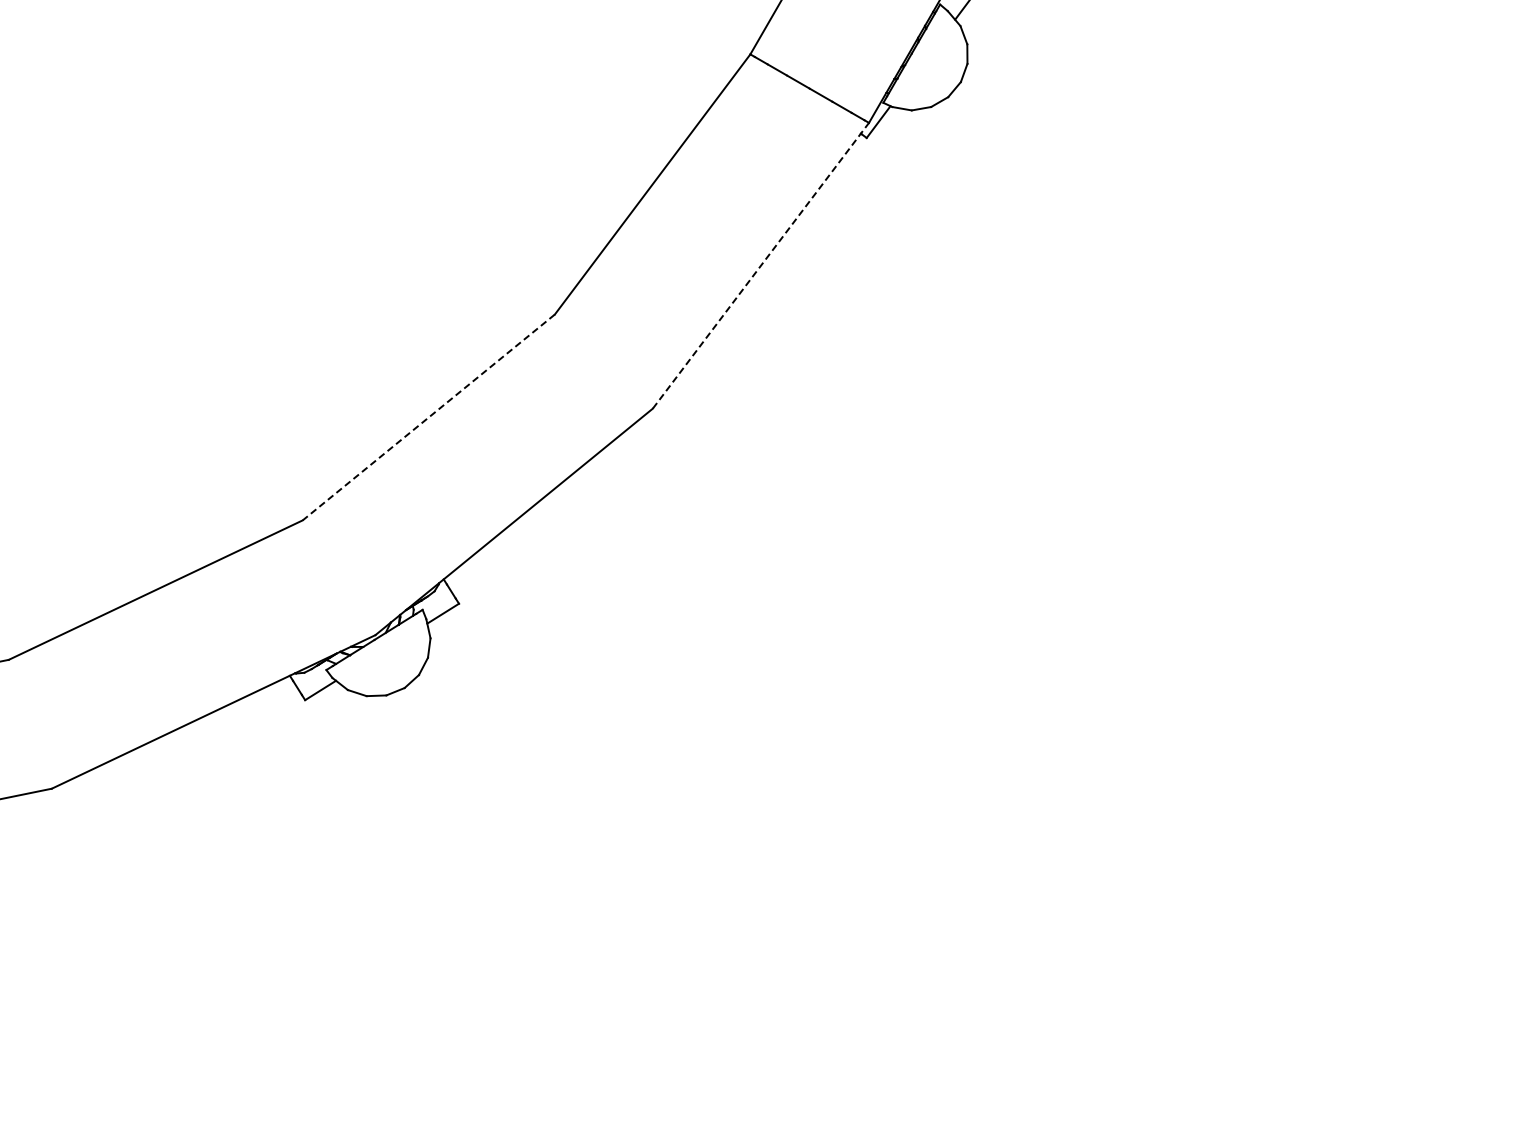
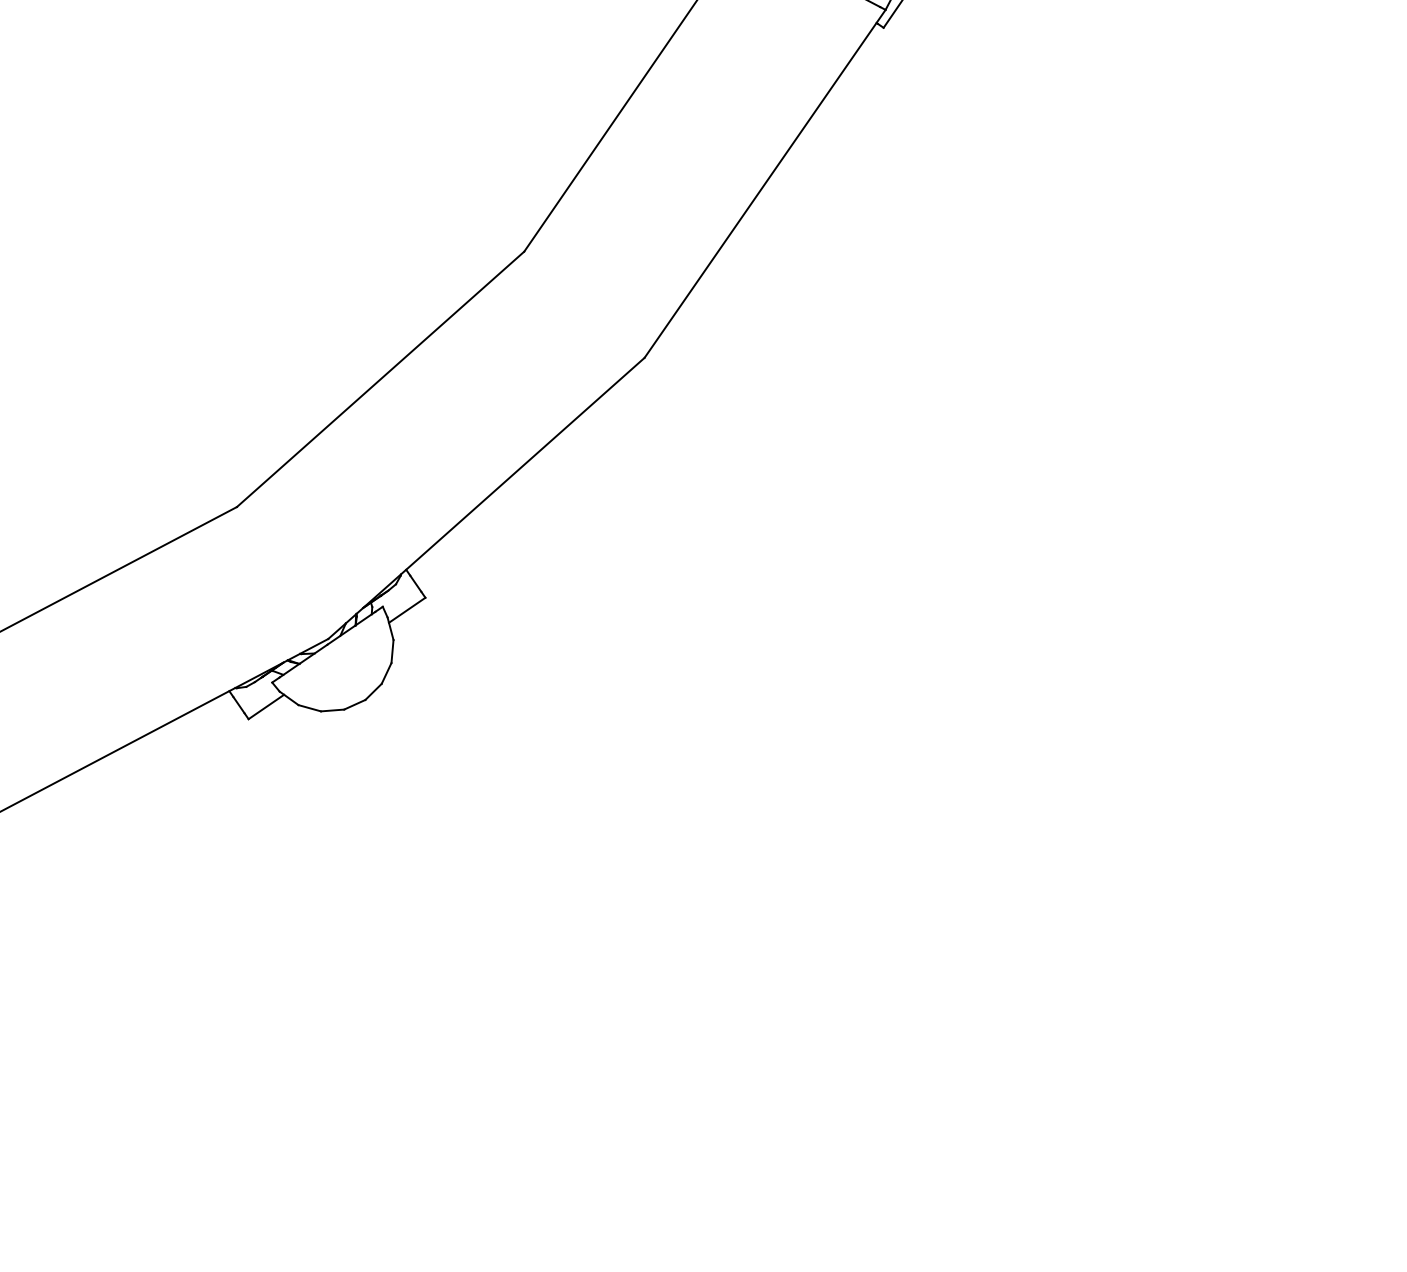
line: (761, 265) -> (765, 183), dashed -> solid
line: (428, 417) -> (380, 379), dashed -> solid

